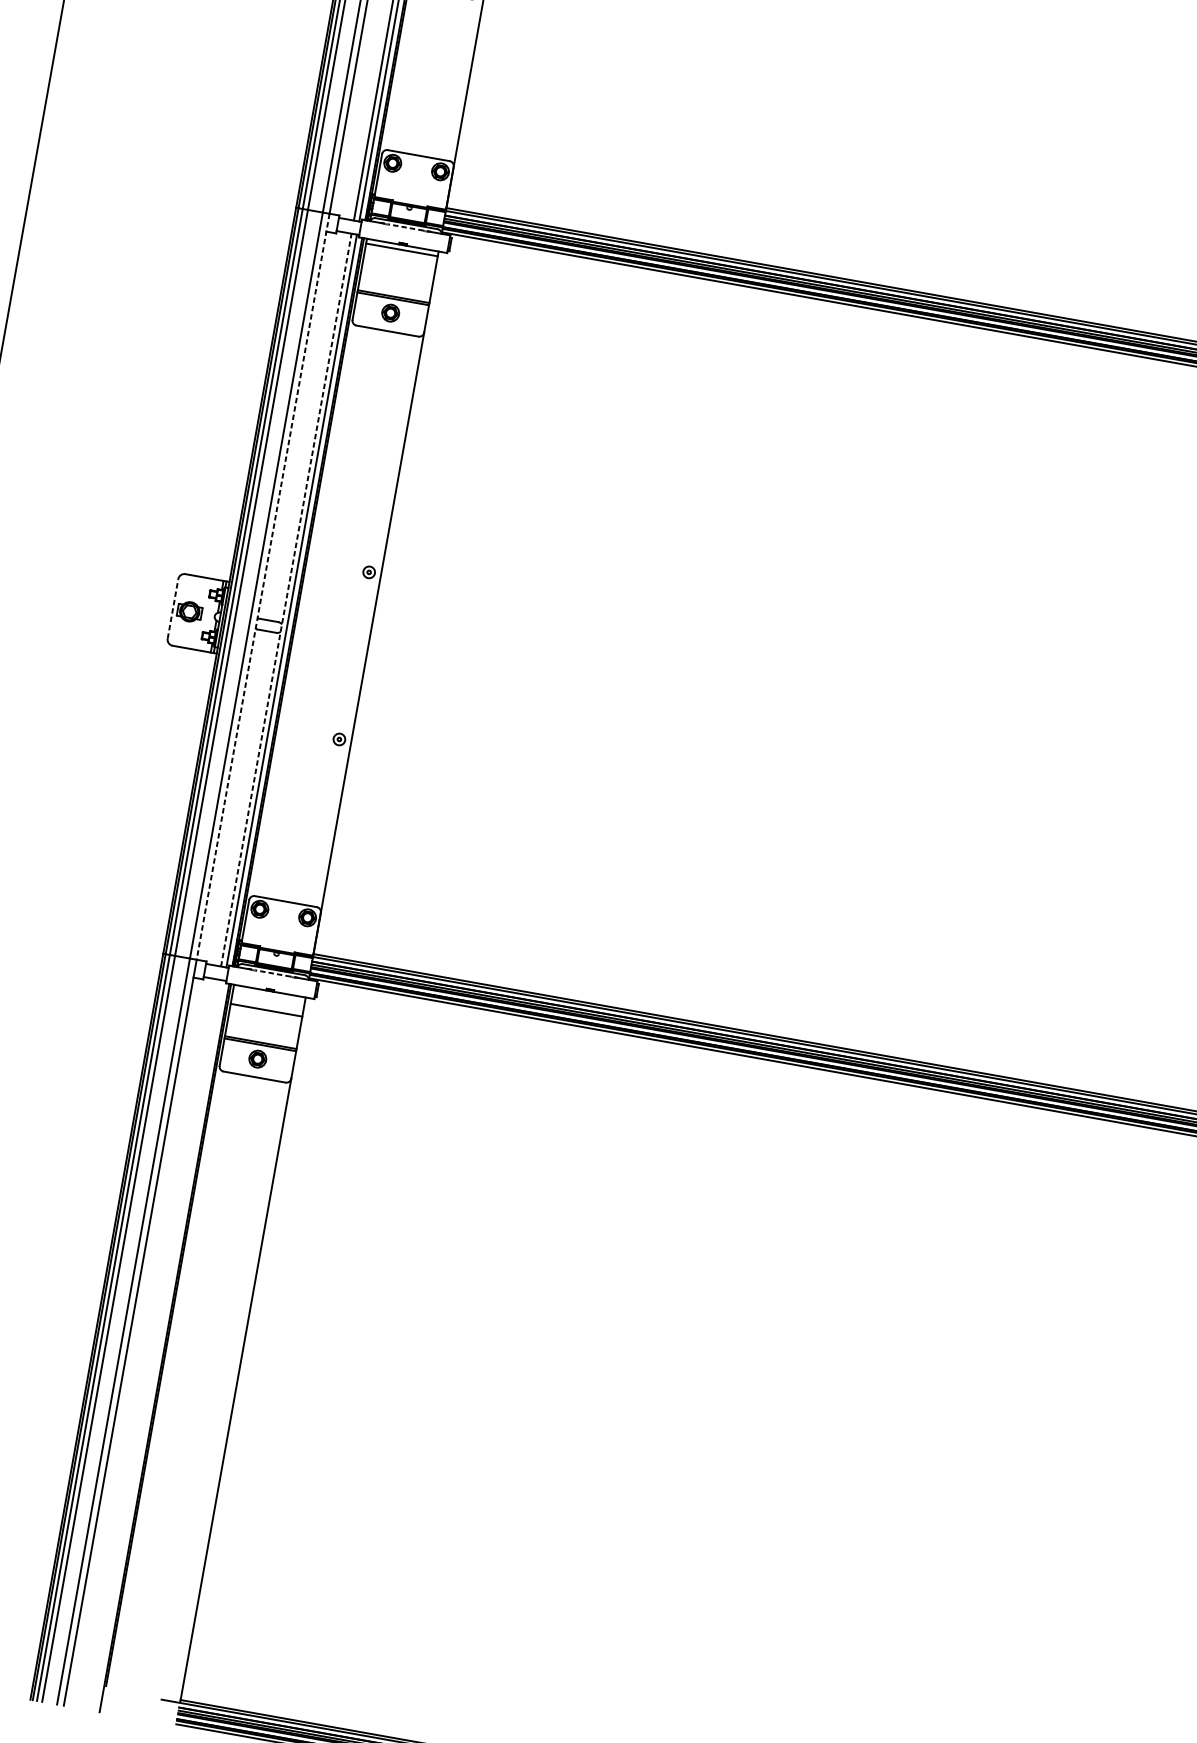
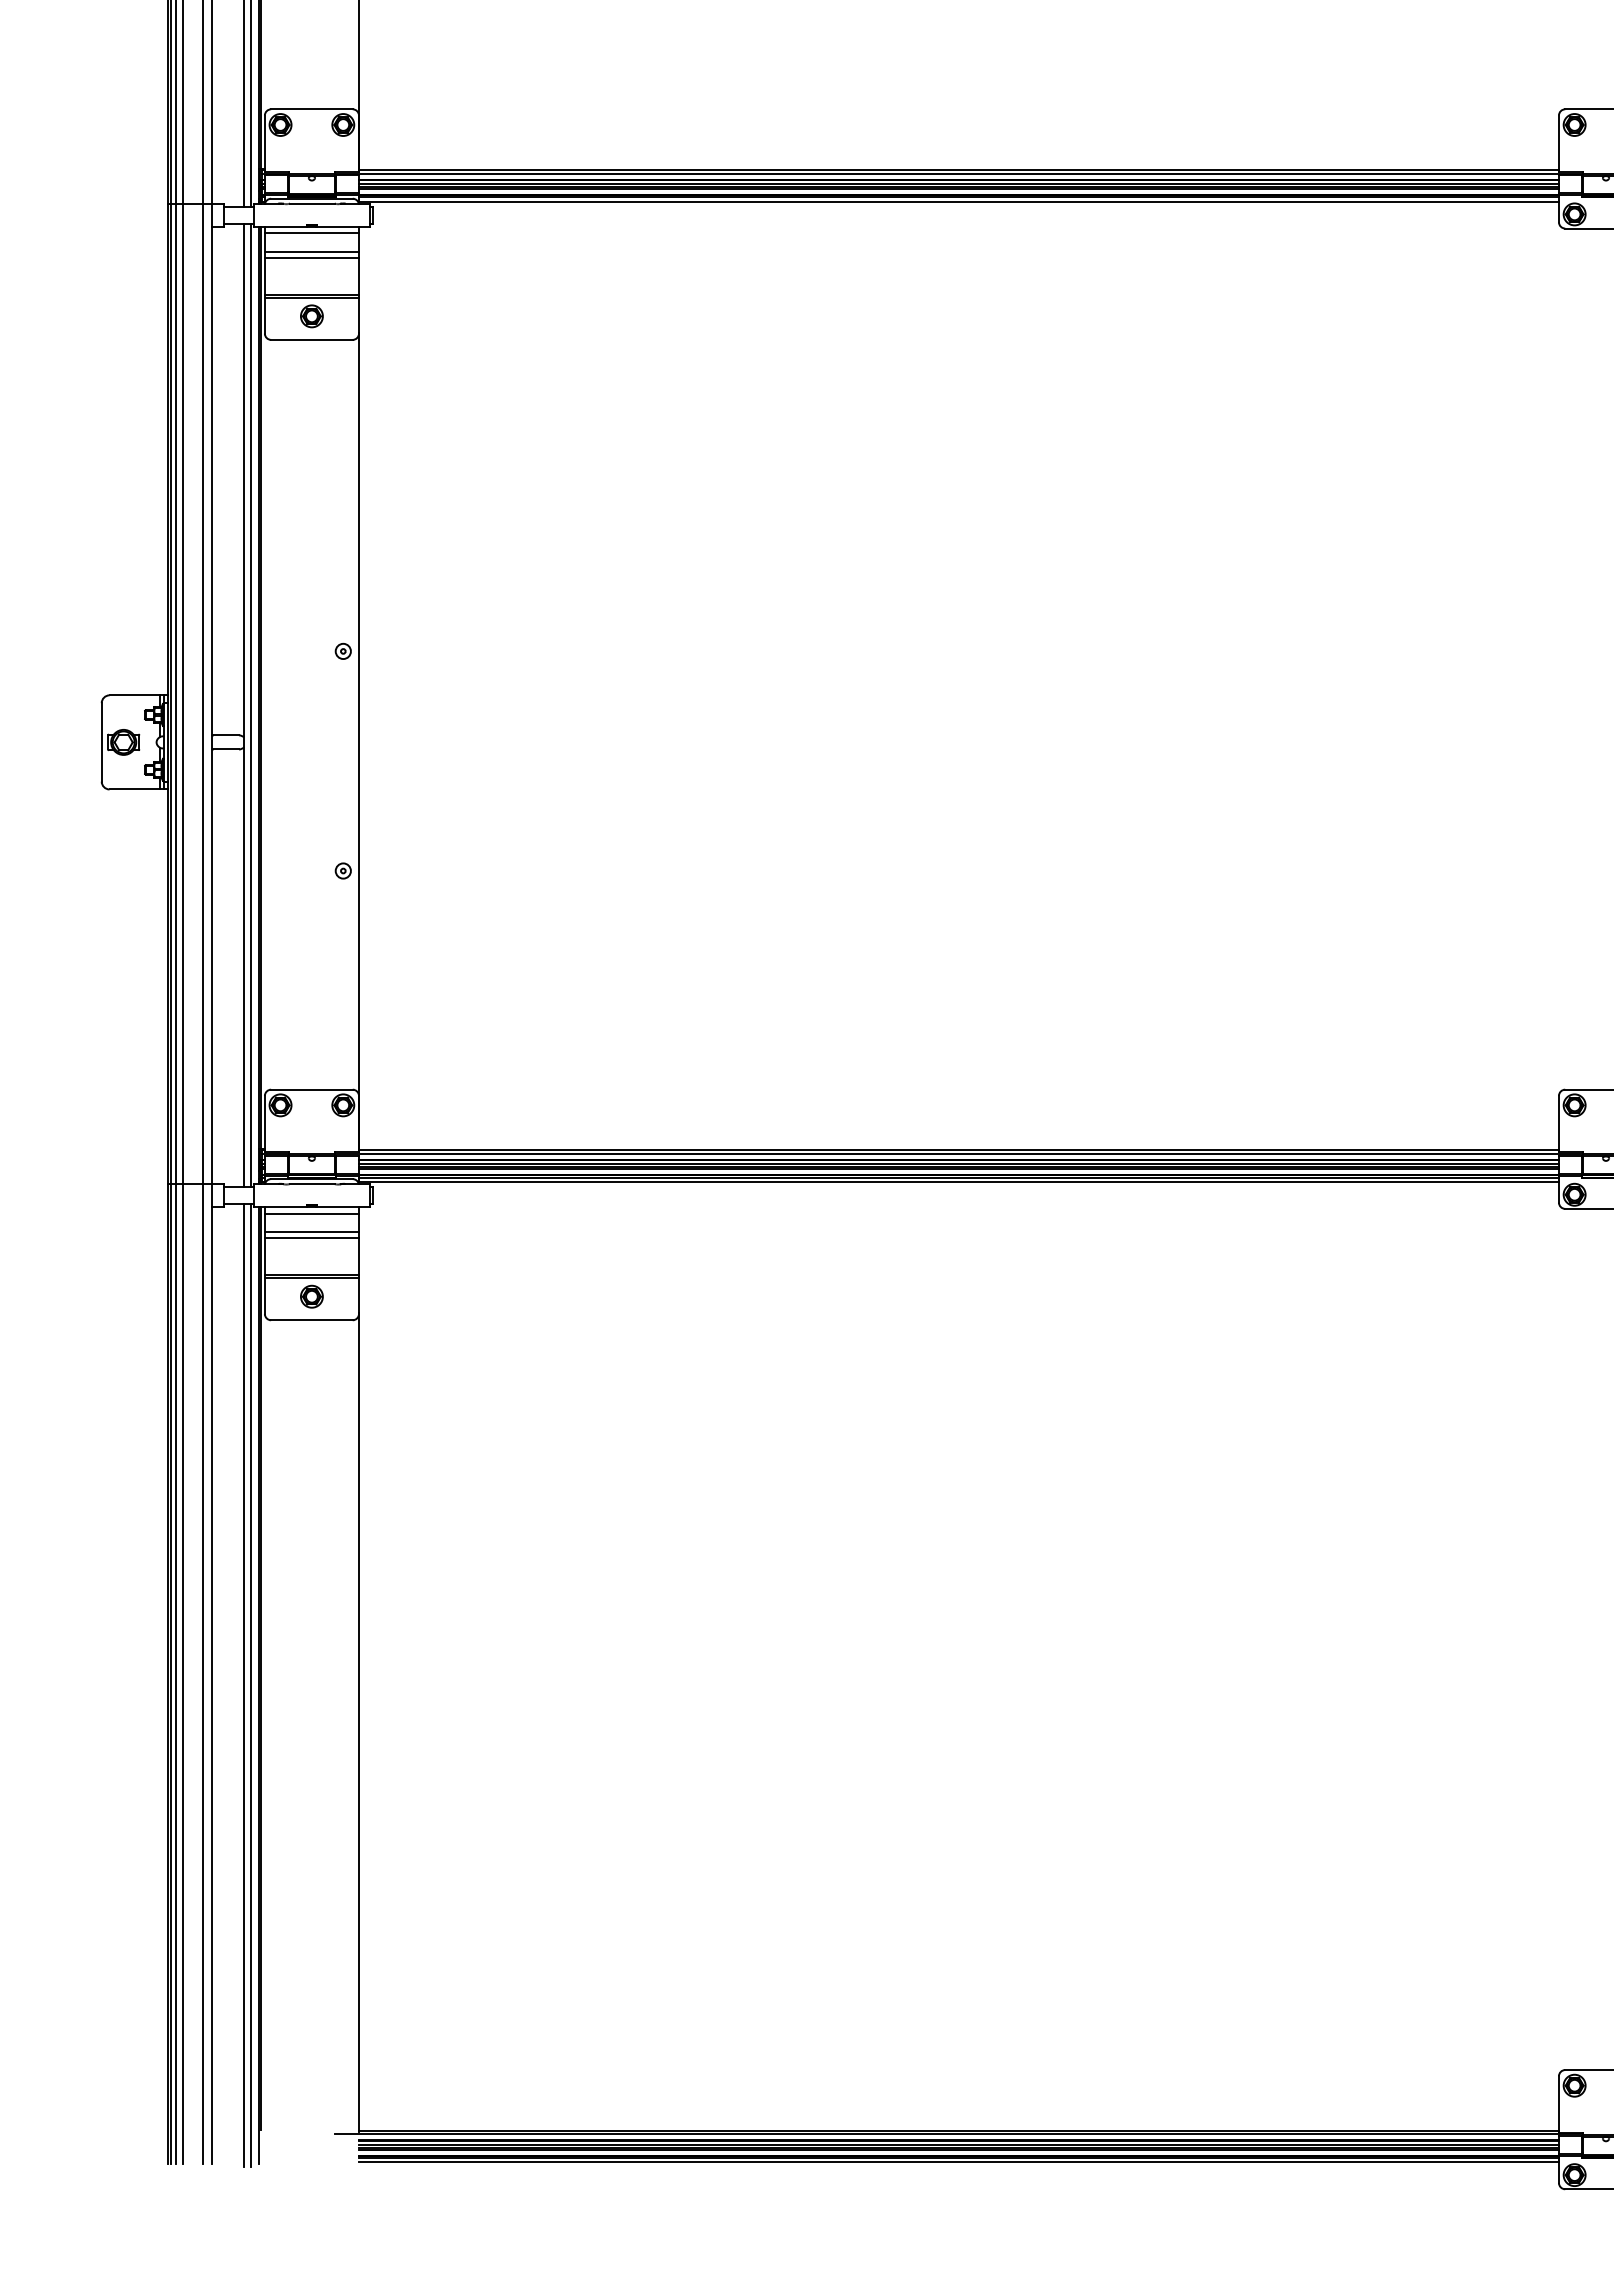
line: (406, 227) -> (312, 203), dashed -> solid
line: (399, 264) -> (311, 252), added
line: (398, 268) -> (311, 257), added
line: (263, 587) -> (211, 694), dashed -> solid
line: (286, 600) -> (244, 705), dashed -> solid
line: (172, 608) -> (101, 741), dashed -> solid
line: (273, 973) -> (312, 1184), dashed -> solid
line: (268, 995) -> (311, 1213), added
line: (265, 1014) -> (311, 1238), added
line: (153, 1345) -> (244, 1685), added
line: (159, 1346) -> (251, 1685), added

